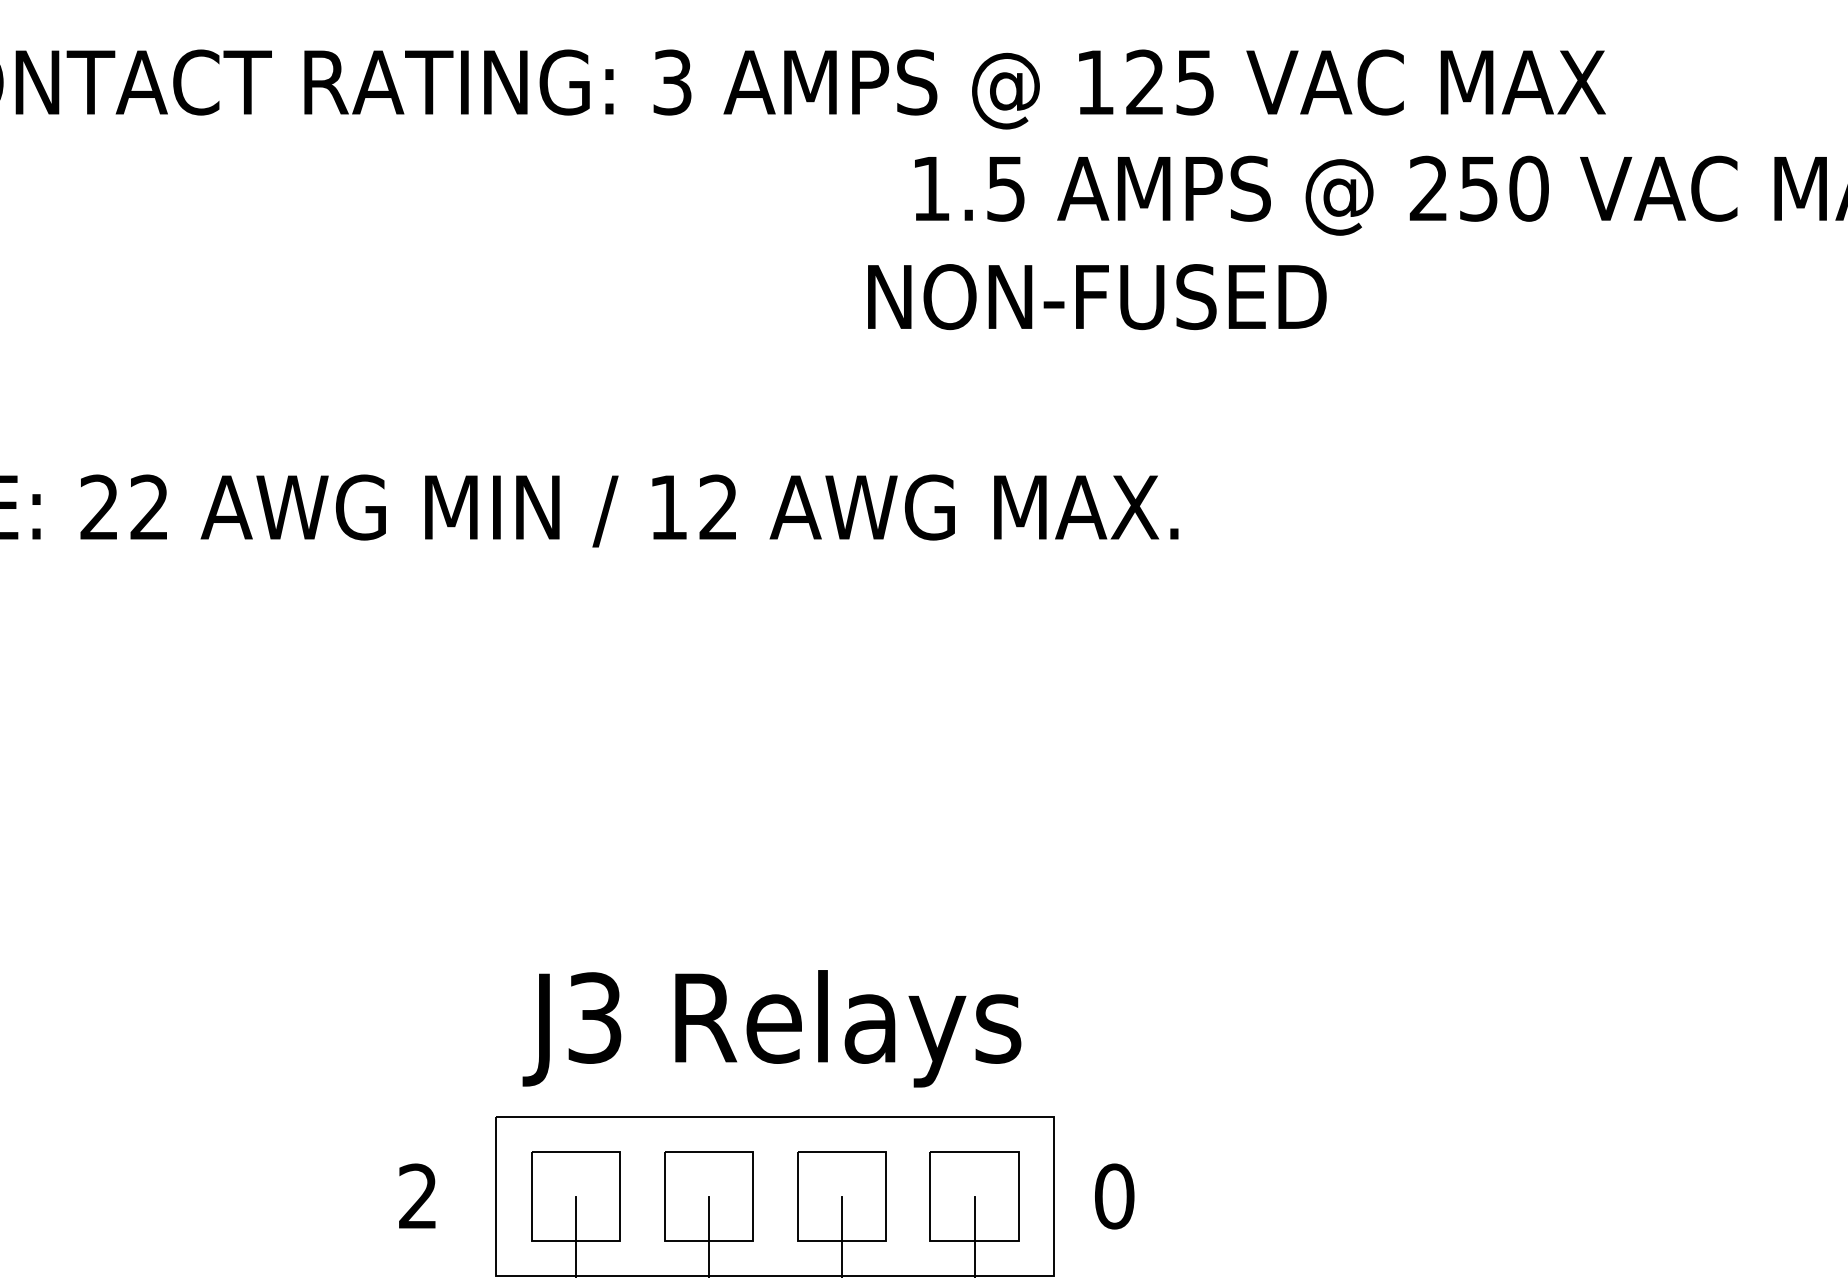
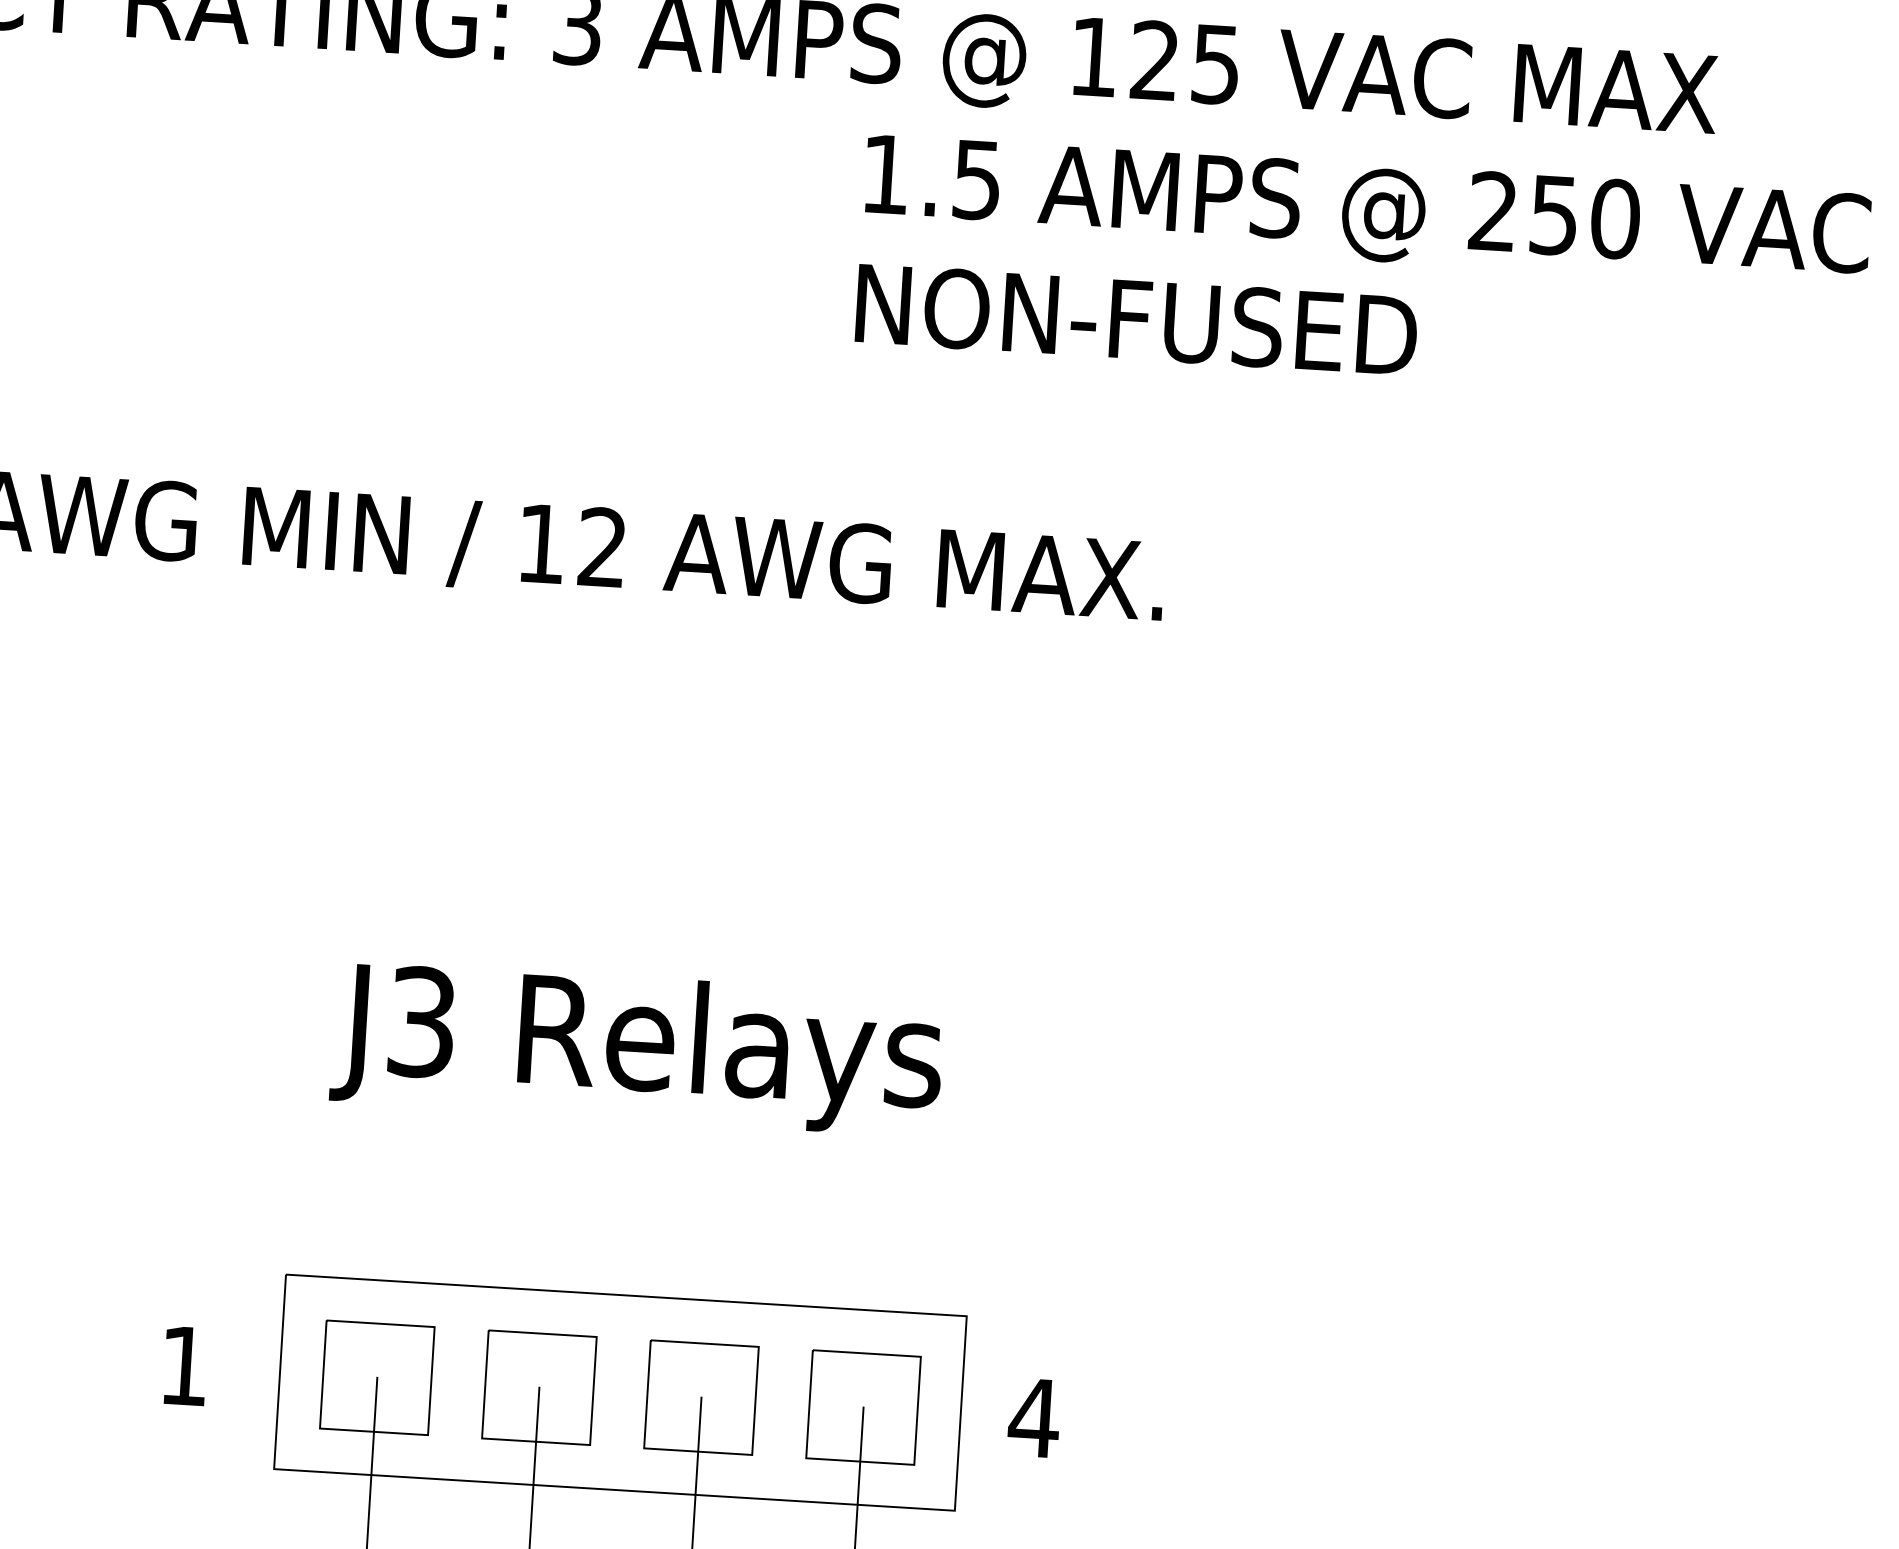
text: (1097, 297) -> (1136, 320), moved
text: (771, 1028) -> (636, 1048), moved
text: (417, 1195) -> (183, 1364), 2 -> 1
text: (1114, 1196) -> (1034, 1417), 0 -> 4

